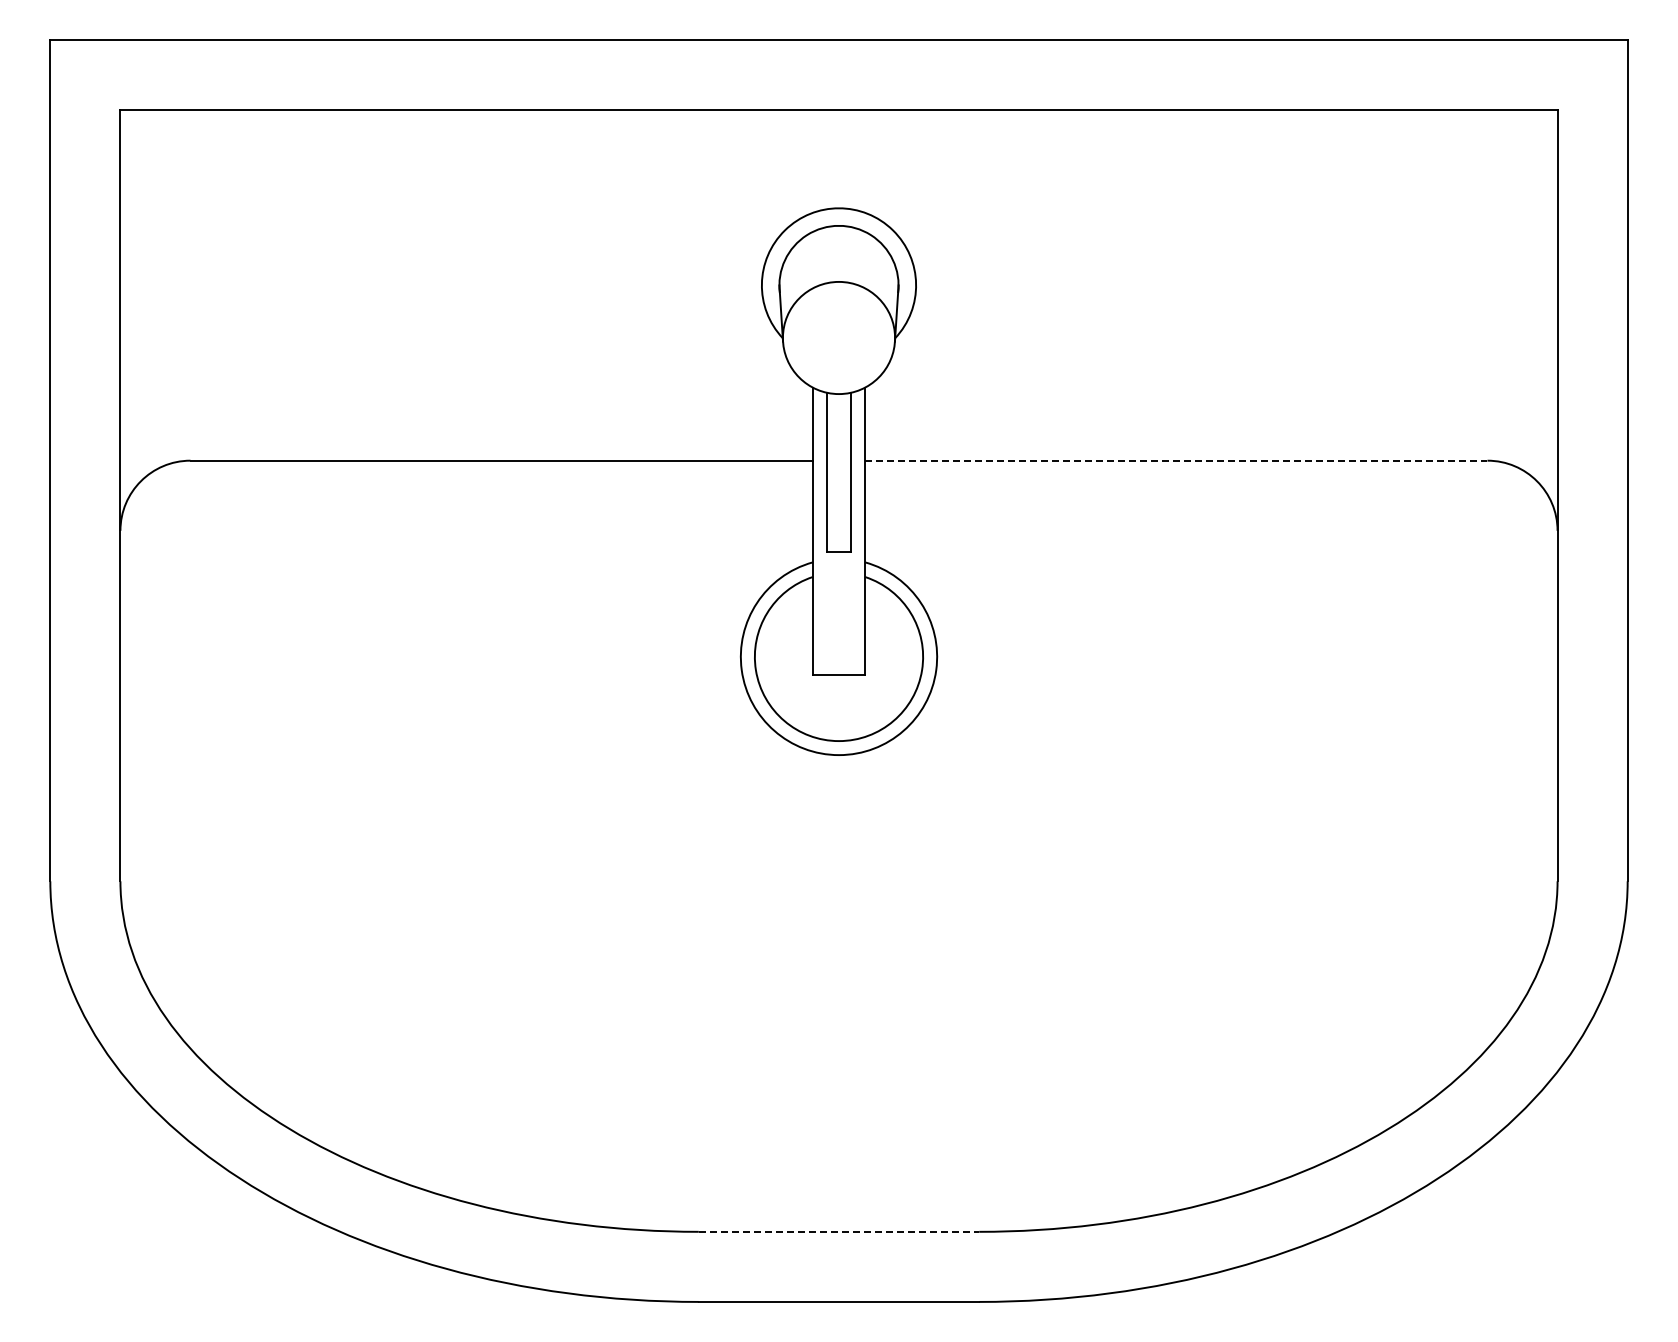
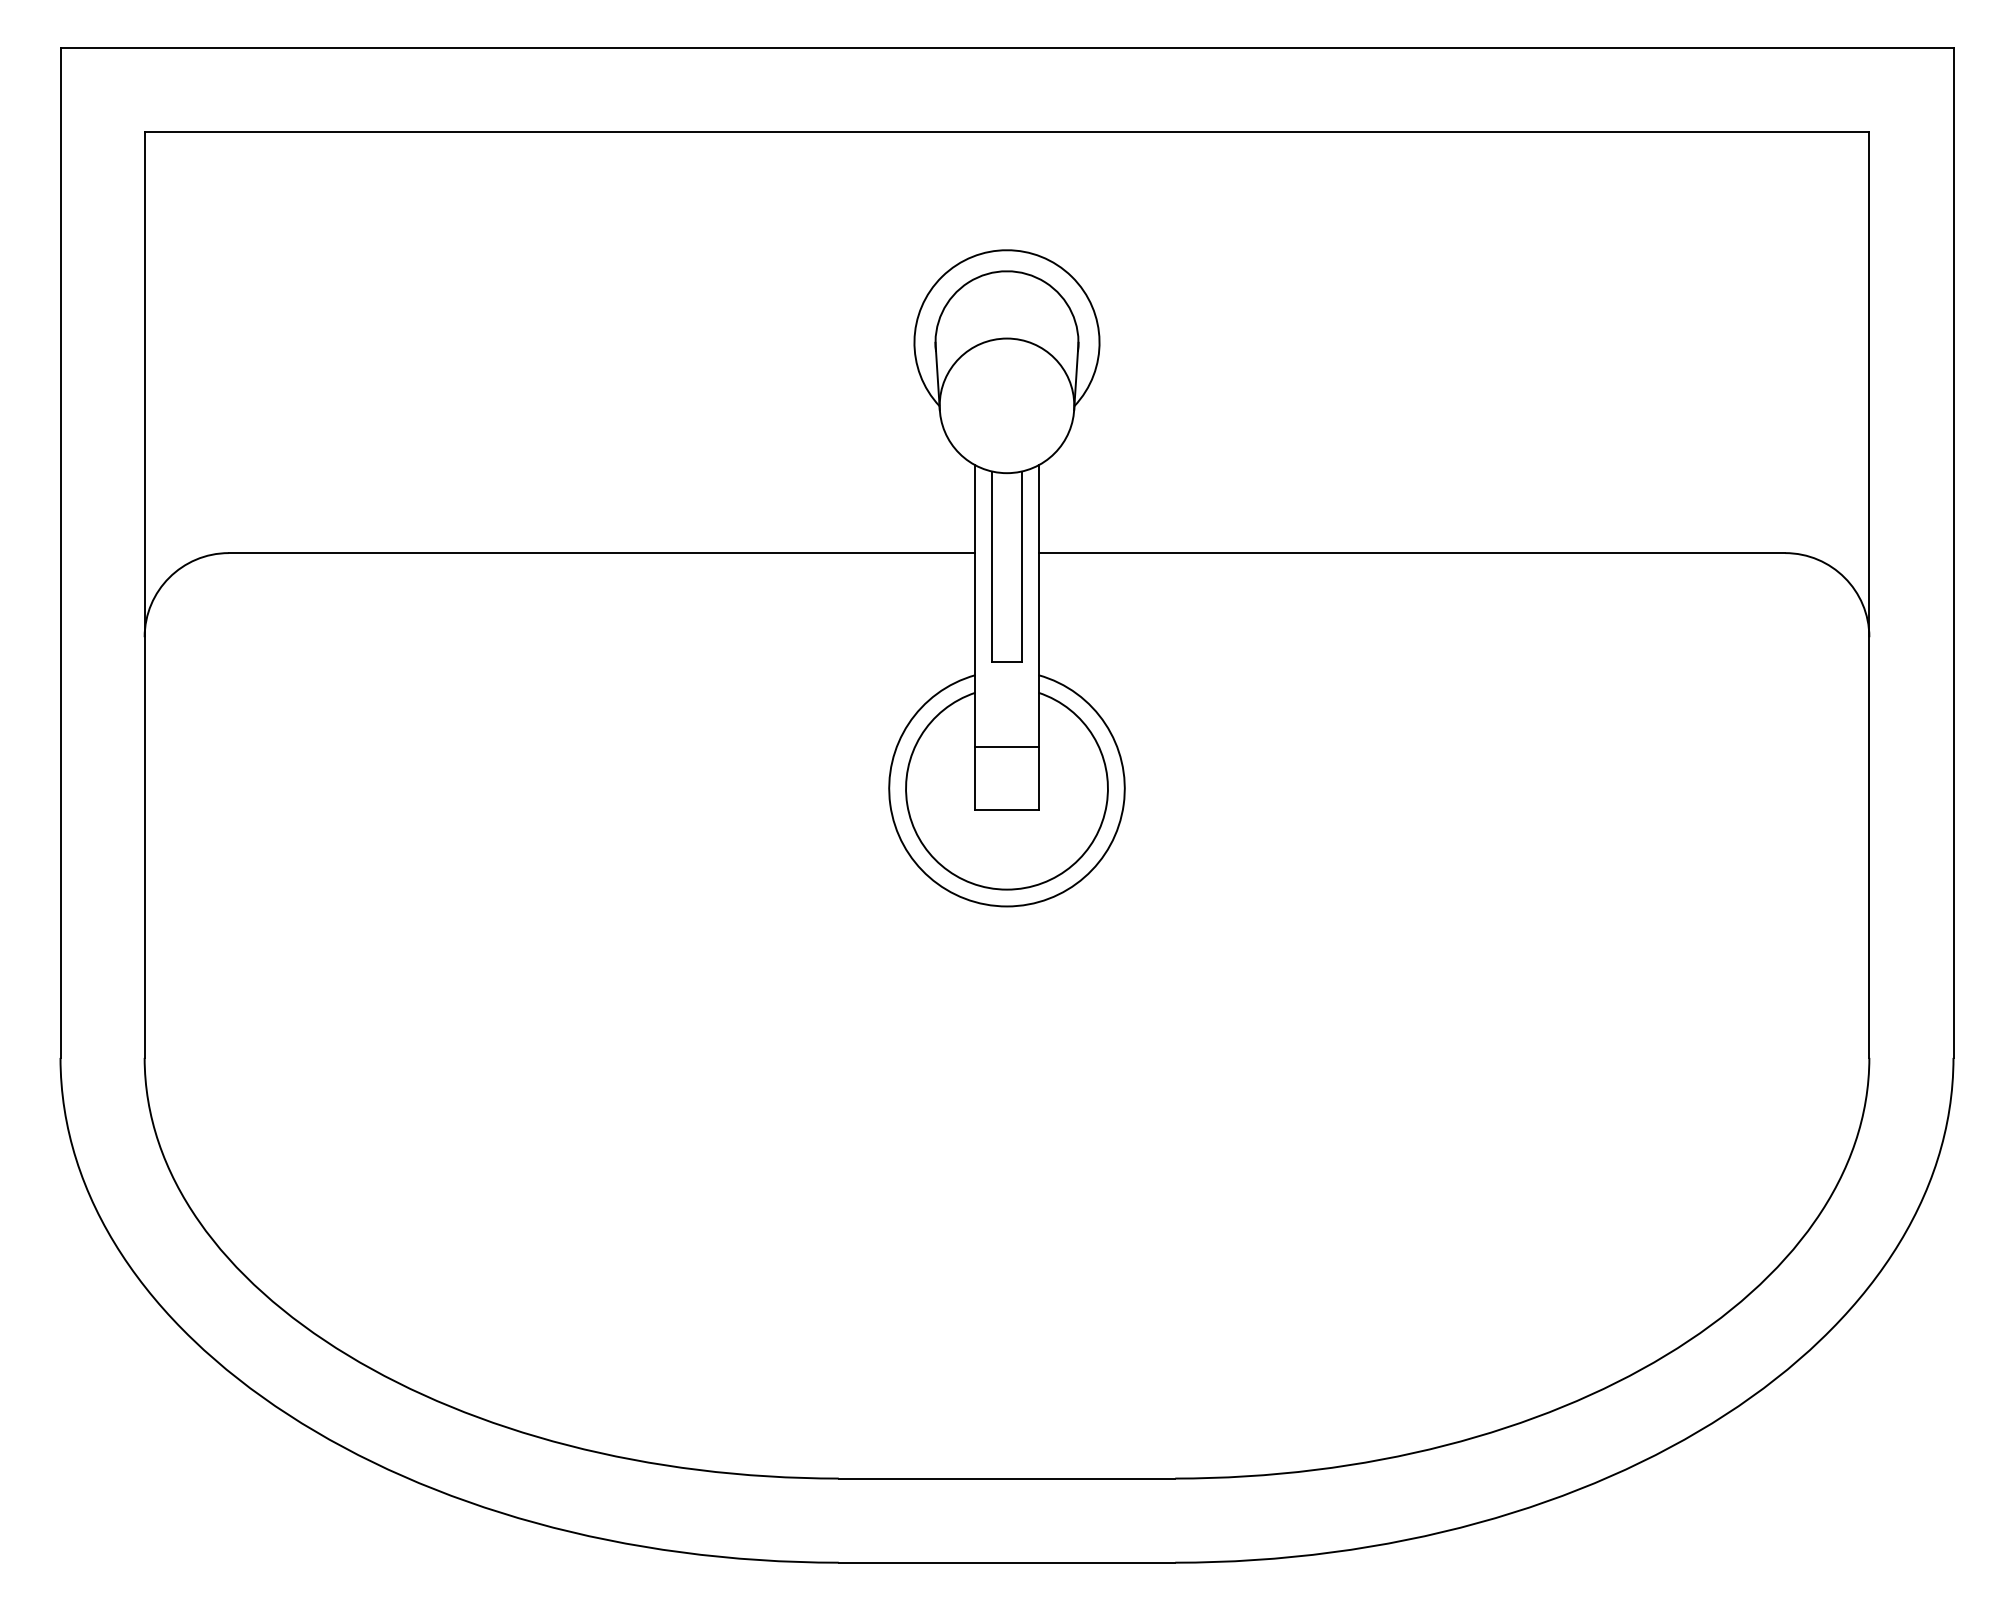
line: (1176, 460) -> (1412, 552), dashed -> solid
line: (838, 621) -> (1006, 746), added
line: (839, 1231) -> (1007, 1478), dashed -> solid

